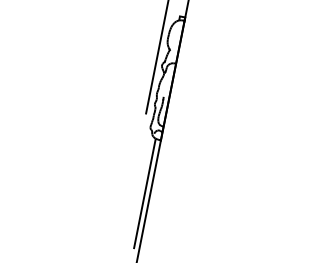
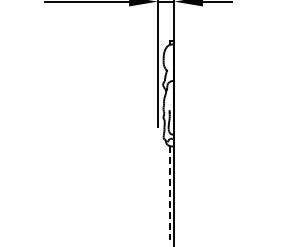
line: (144, 194) -> (169, 193), solid -> dashed

